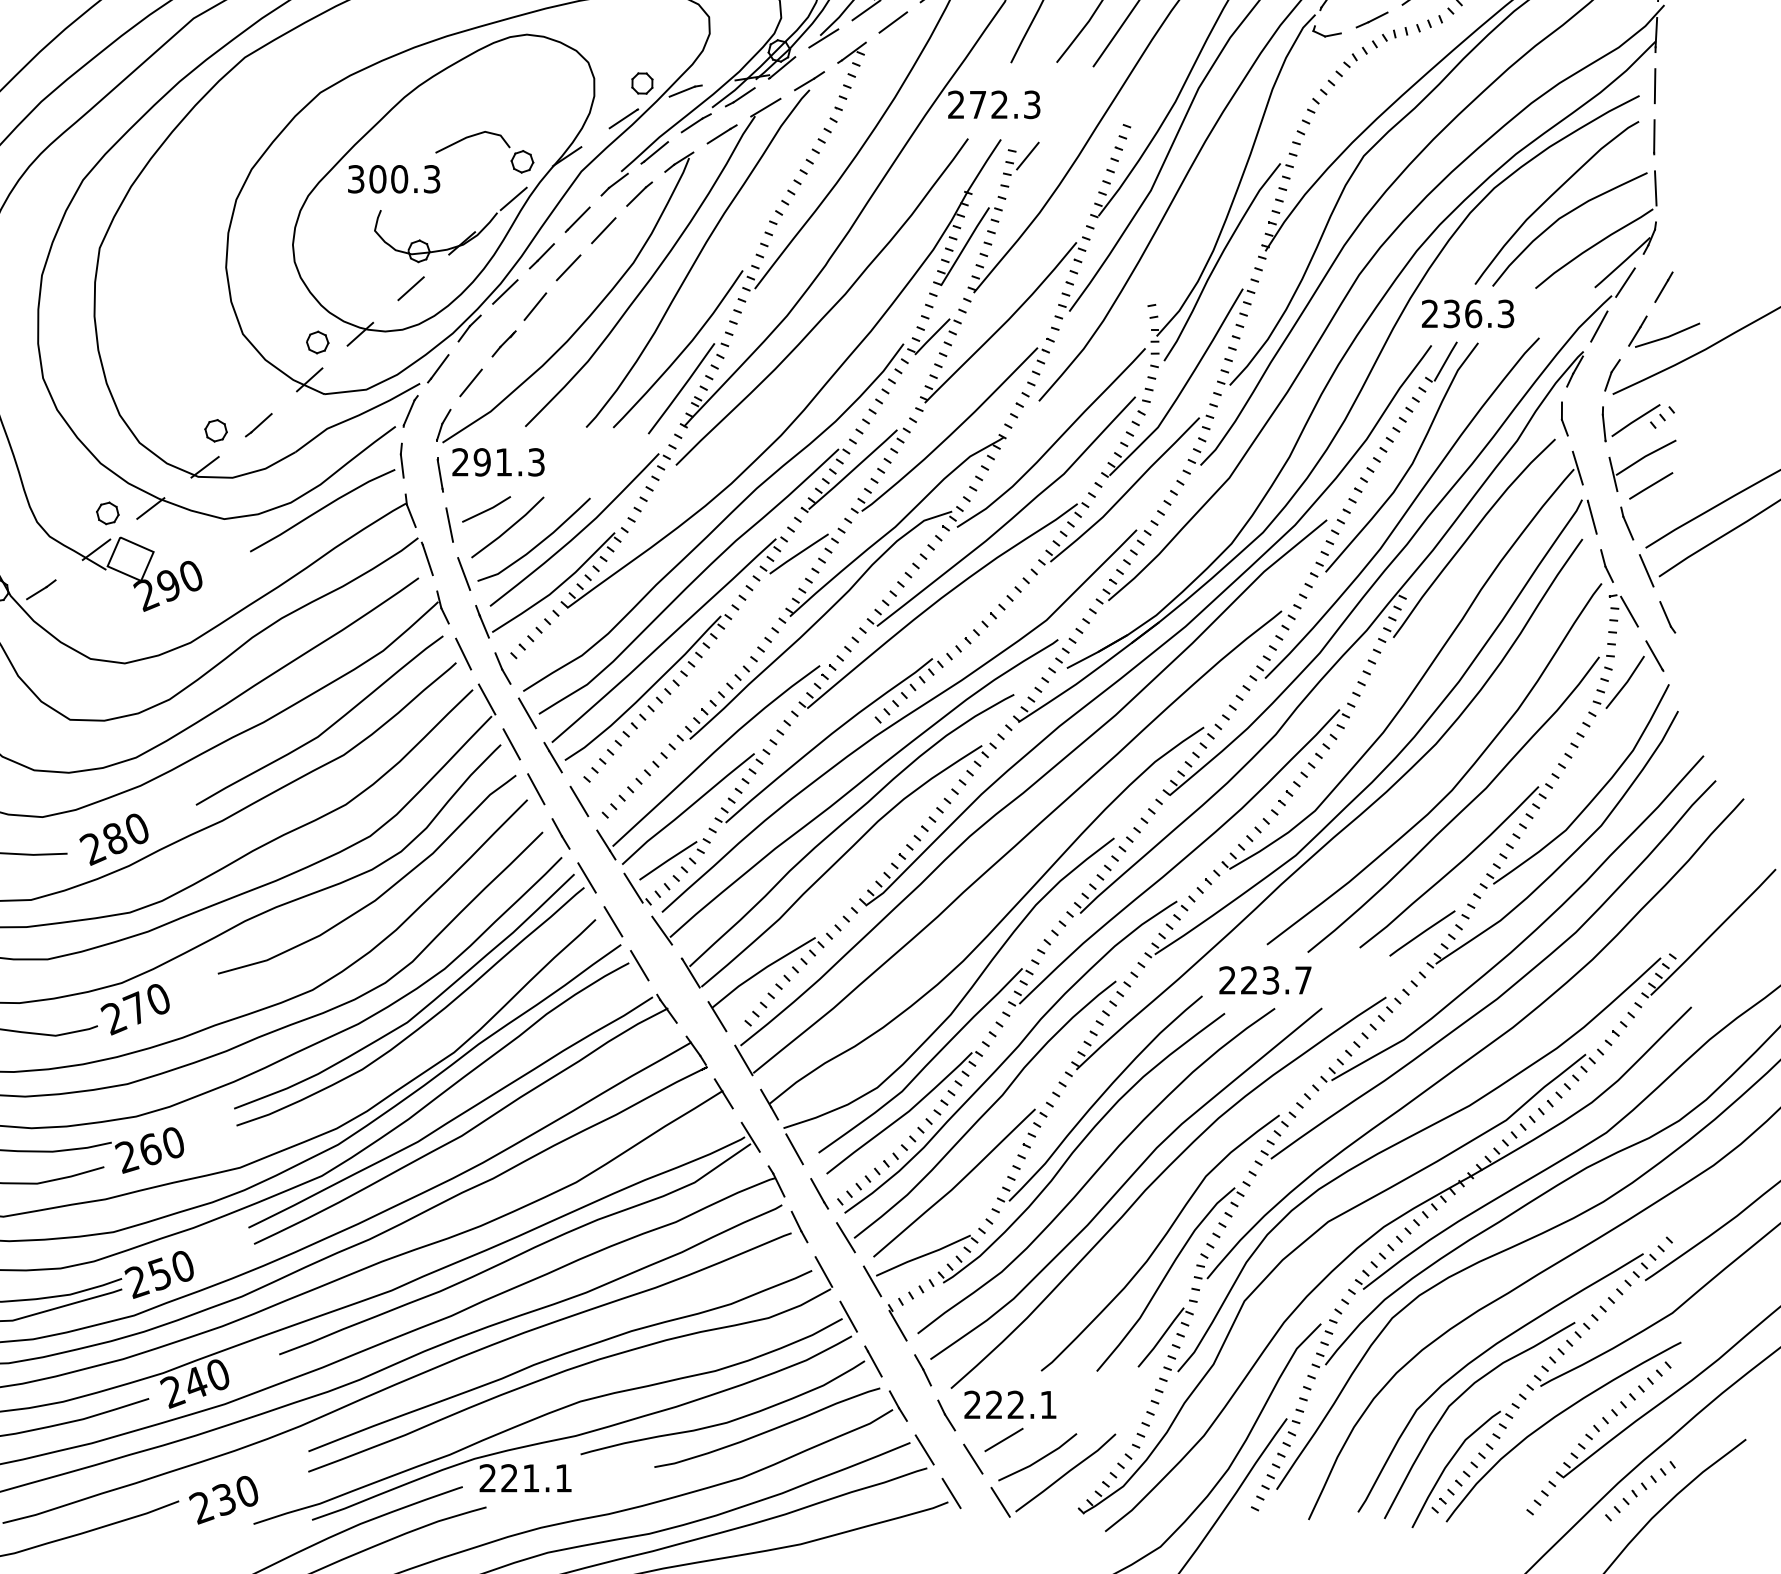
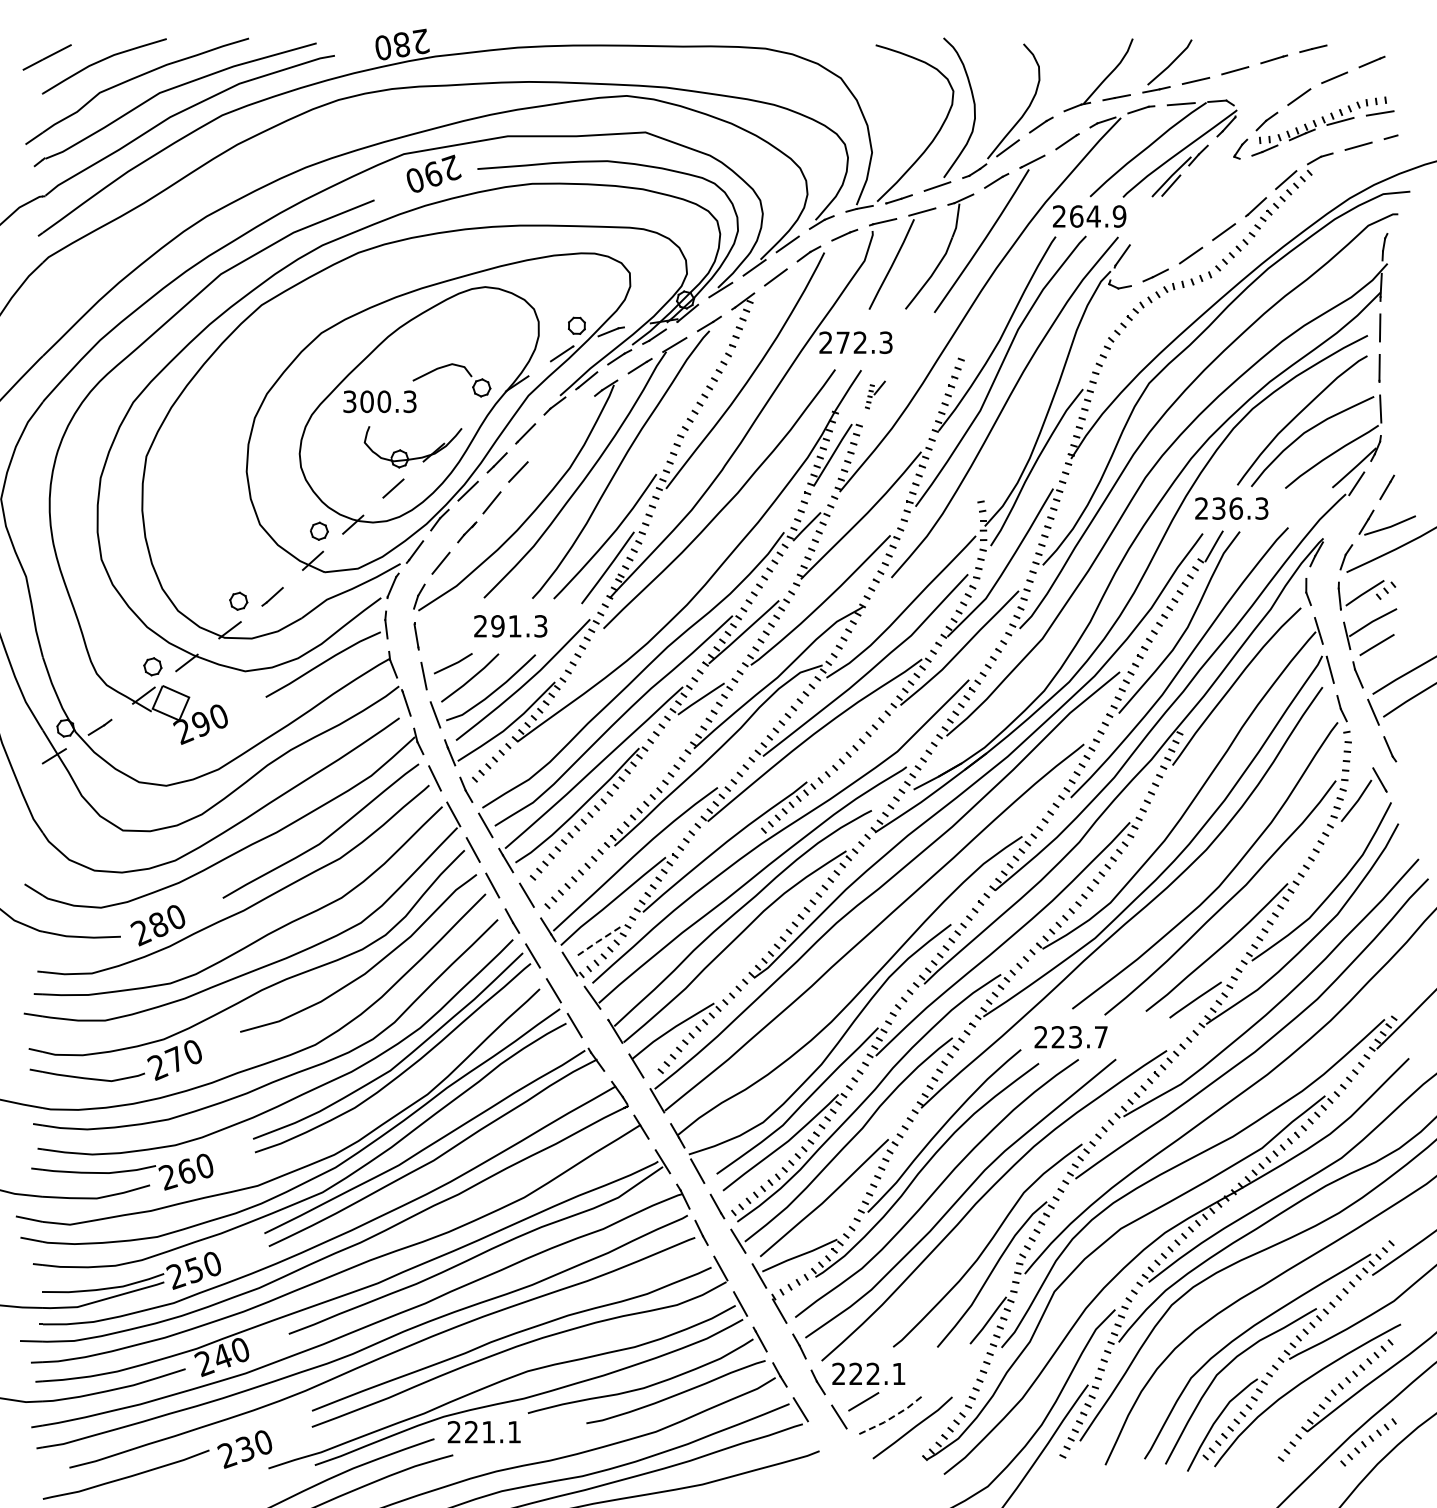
part: (1018, 170) -> (875, 394), size x0.6
line: (639, 194) -> (574, 413), removed
line: (513, 199) -> (474, 417), removed
line: (602, 230) -> (545, 442), removed
line: (1598, 326) -> (1335, 518), removed
text: (498, 462) -> (510, 626), moved
line: (1629, 611) -> (1359, 744), removed
line: (668, 860) -> (597, 942), solid -> dashed
line: (1039, 1459) -> (891, 1417), solid -> dashed
line: (952, 1492) -> (822, 1443), removed
line: (999, 1501) -> (860, 1450), removed

